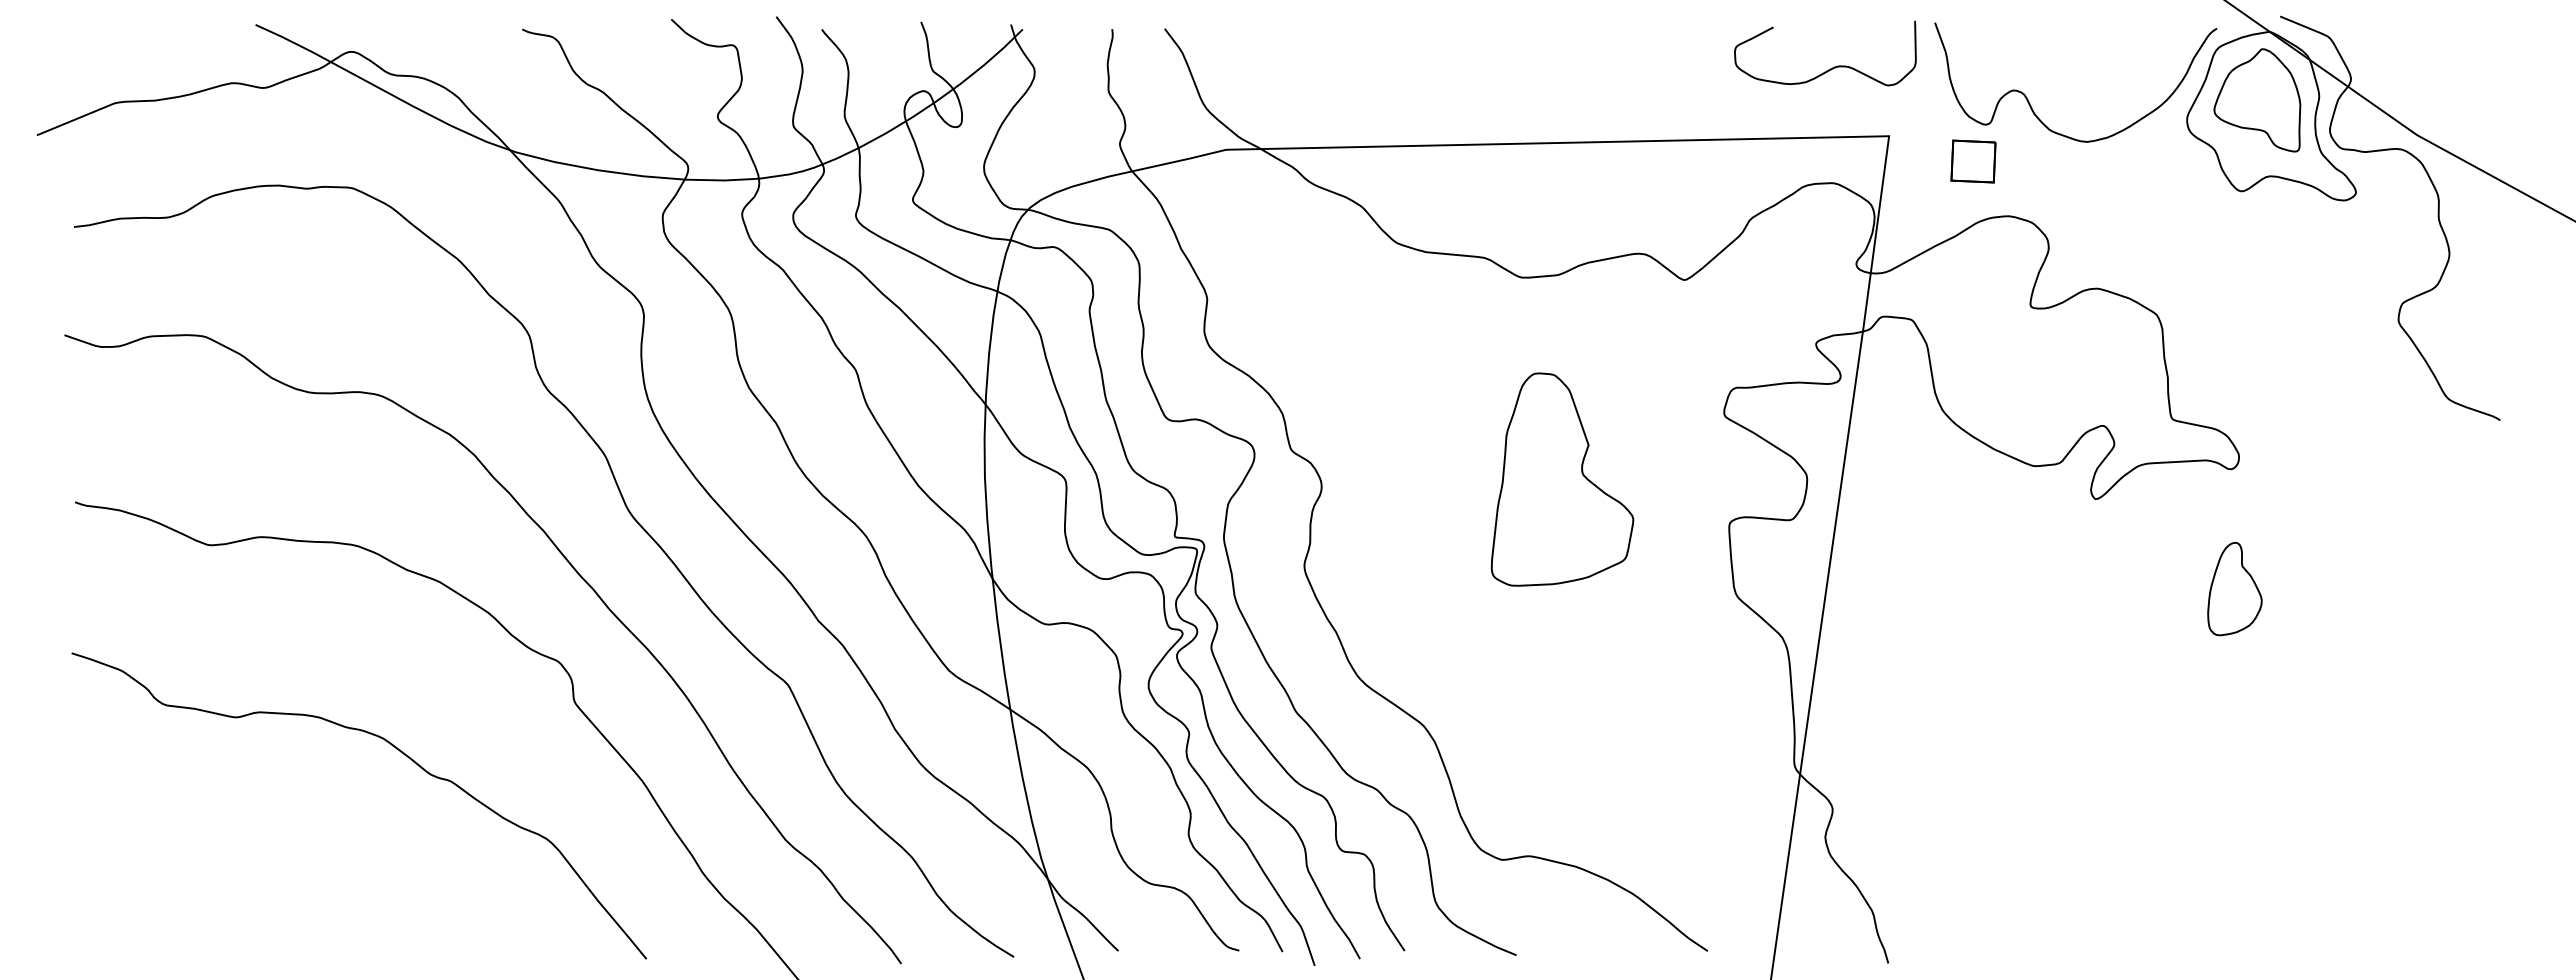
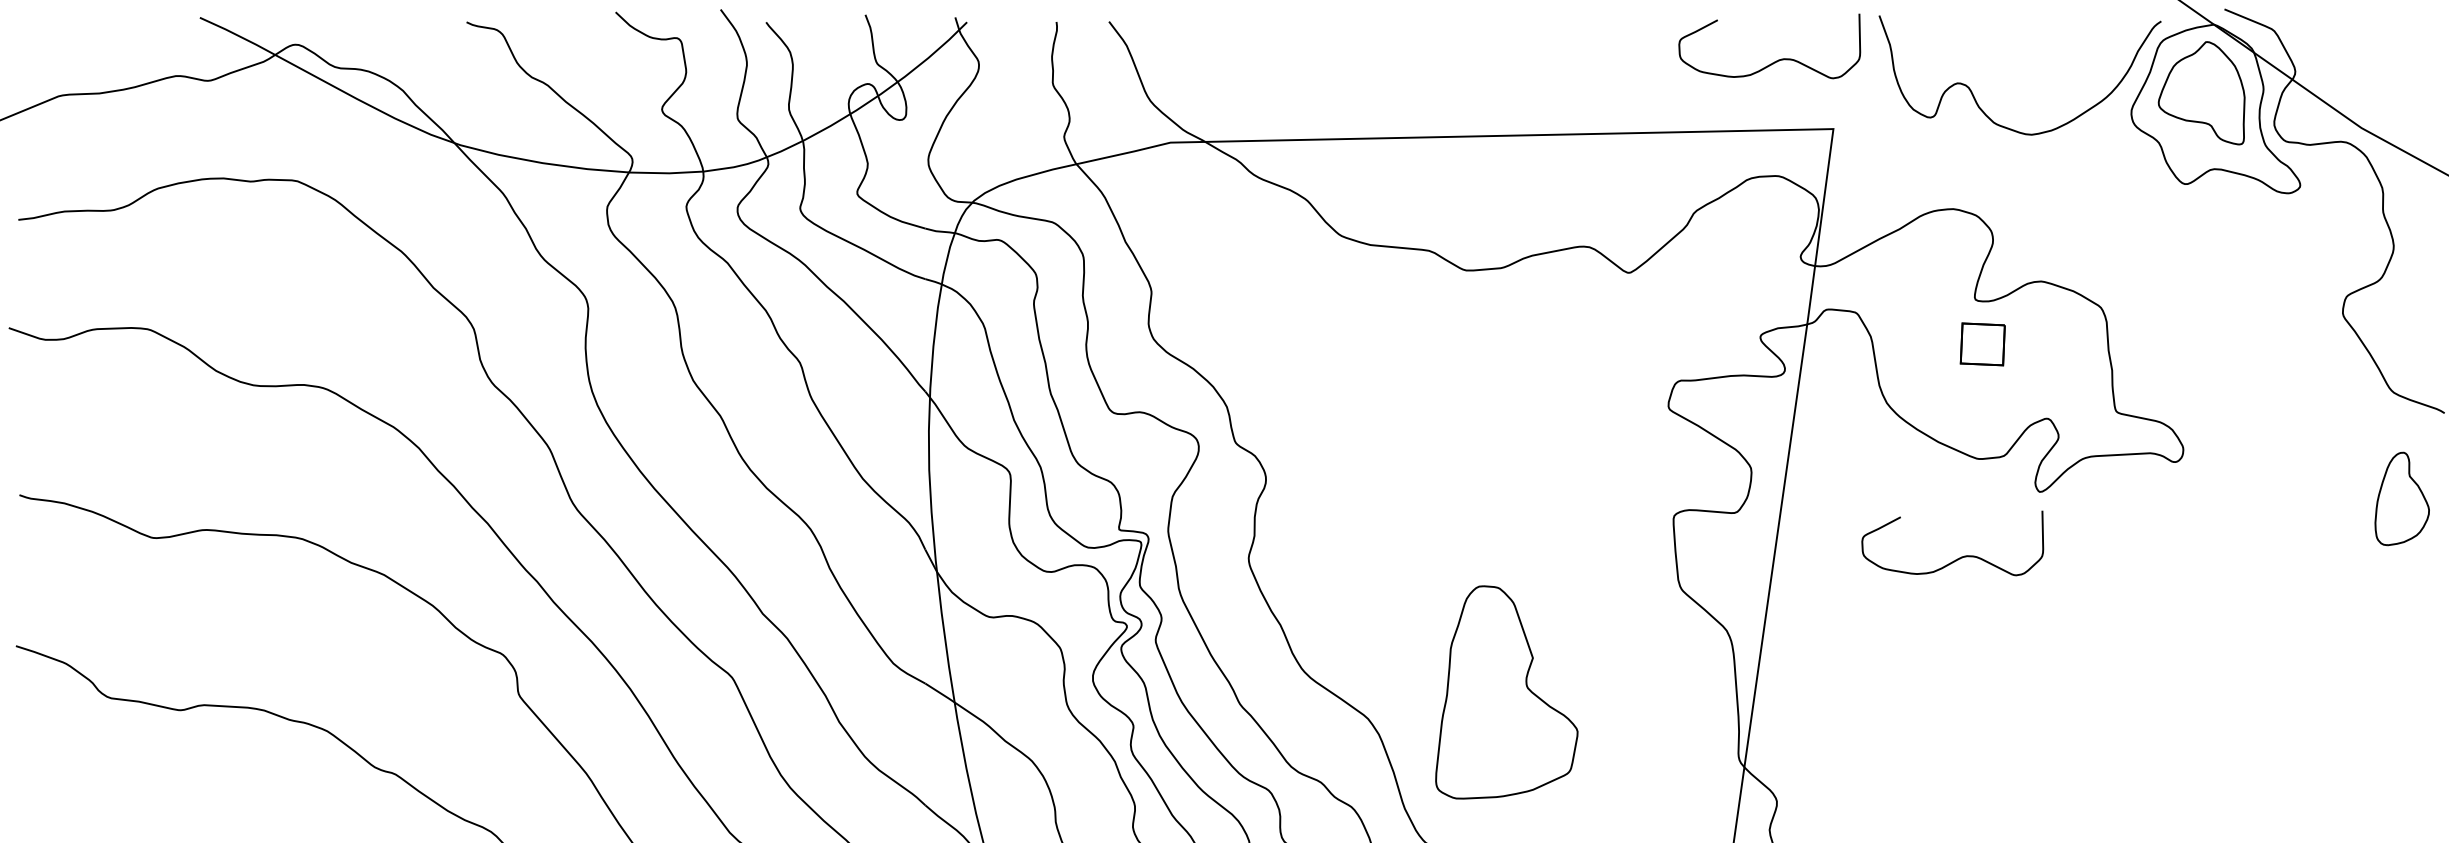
part: (1973, 161) -> (1982, 344), moved
part: (1562, 479) -> (1506, 692), moved
curve: (2015, 564) -> (1959, 557), added
part: (2234, 589) -> (2401, 499), moved

